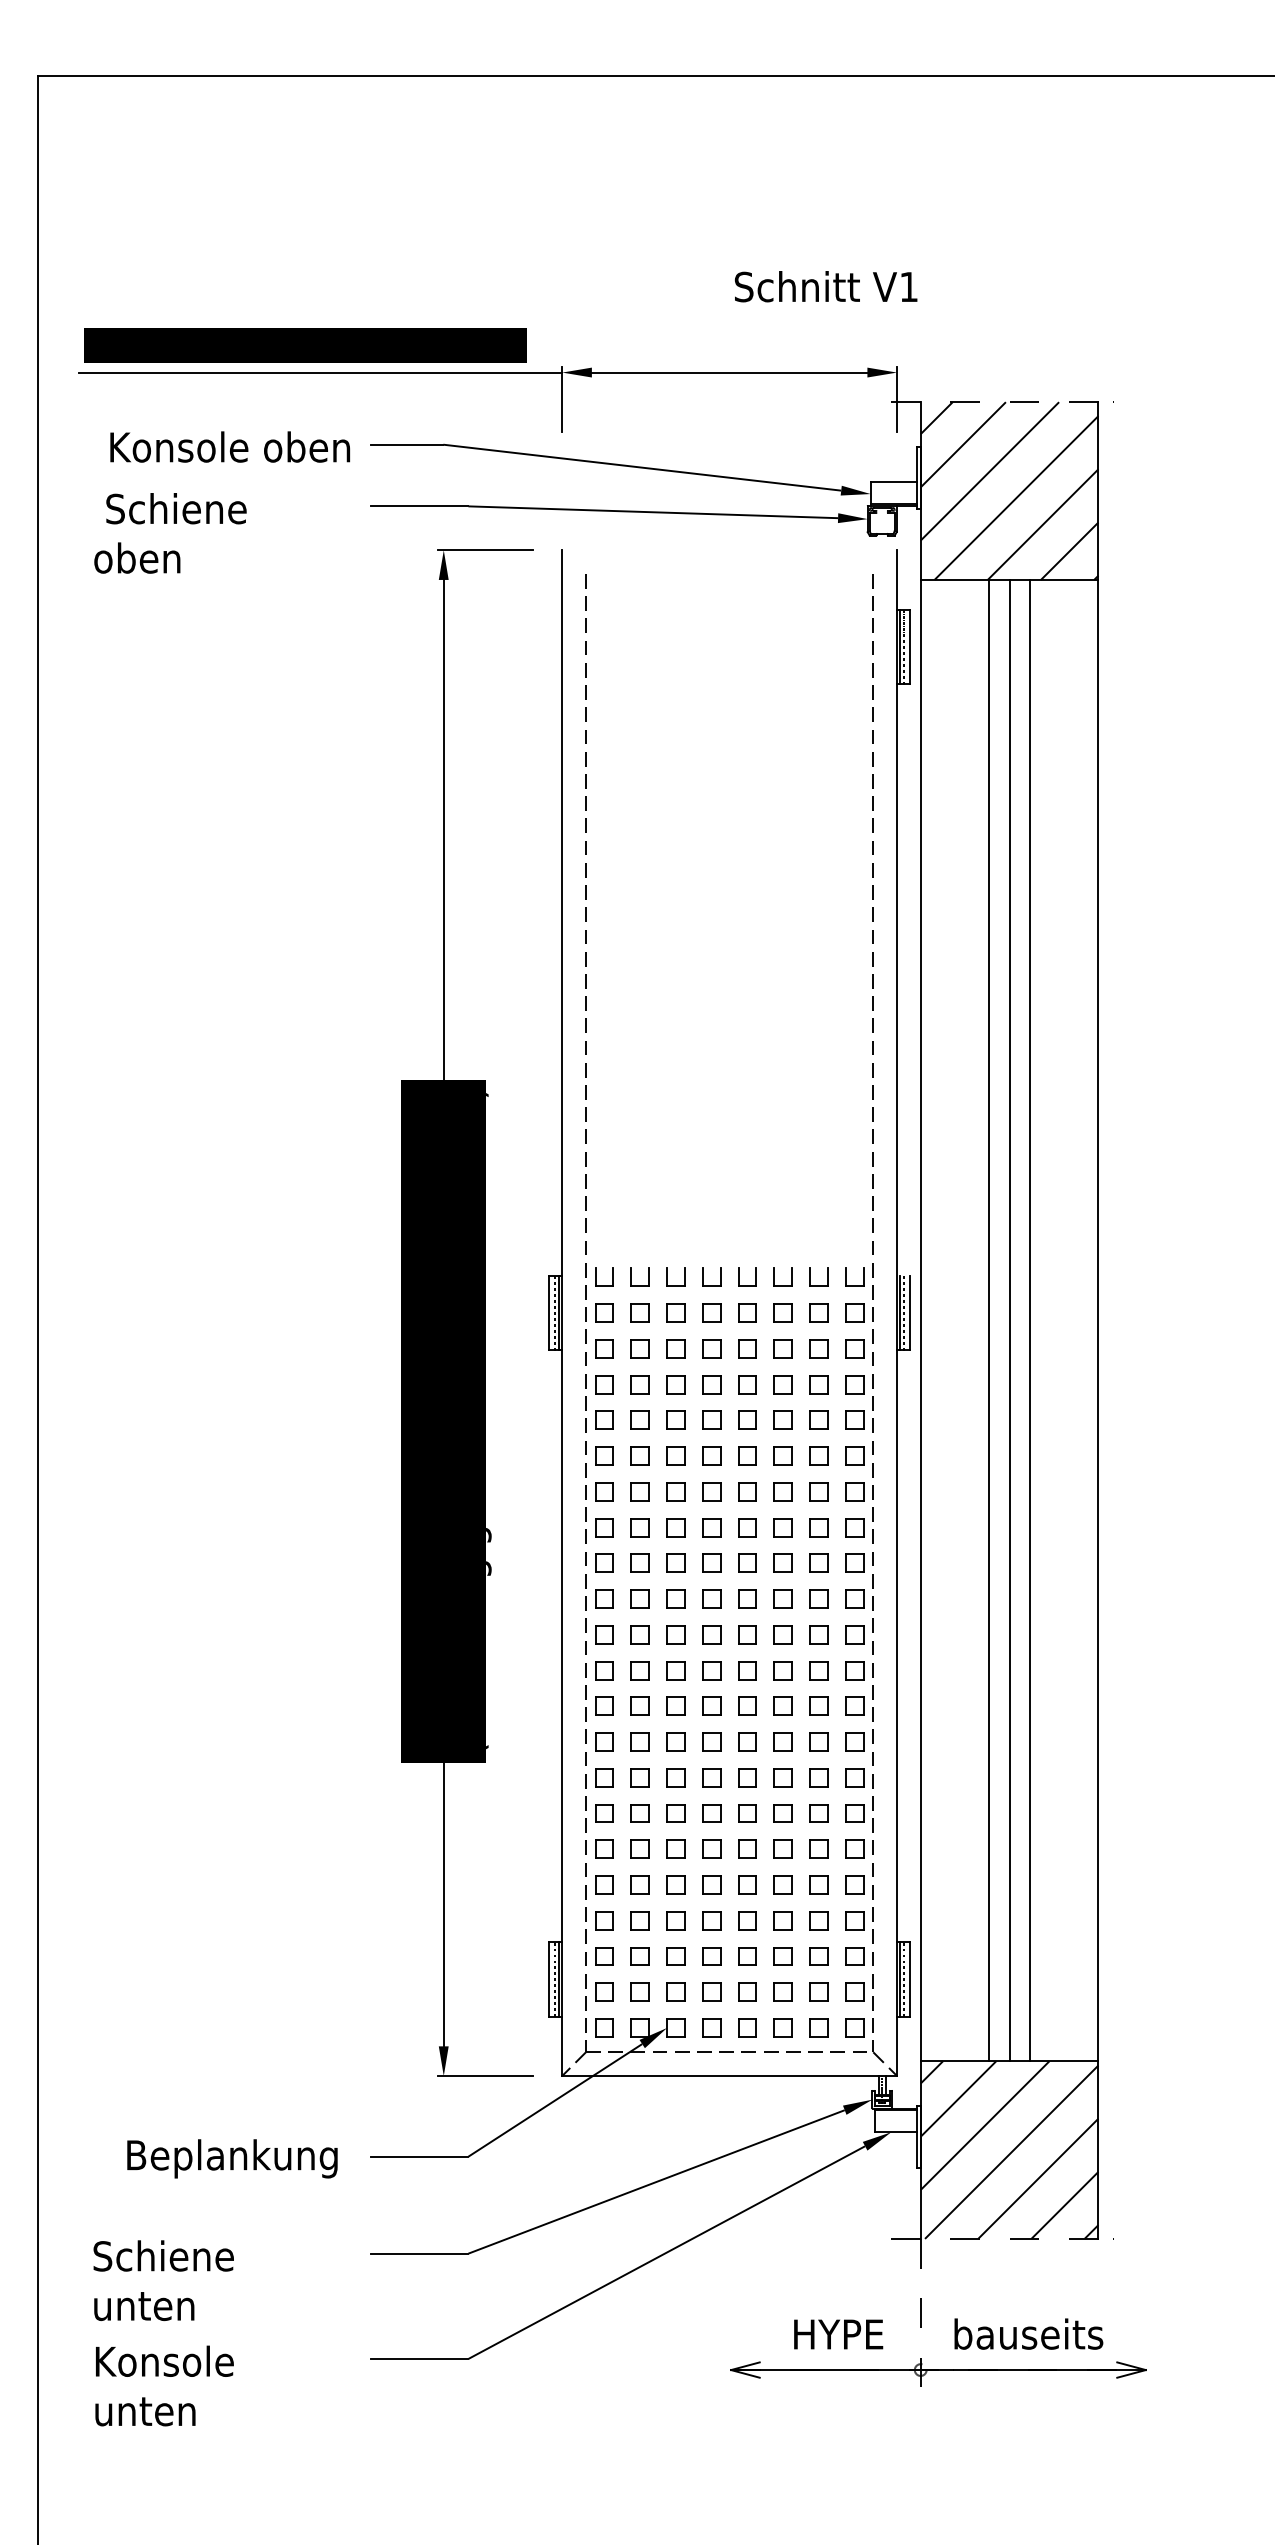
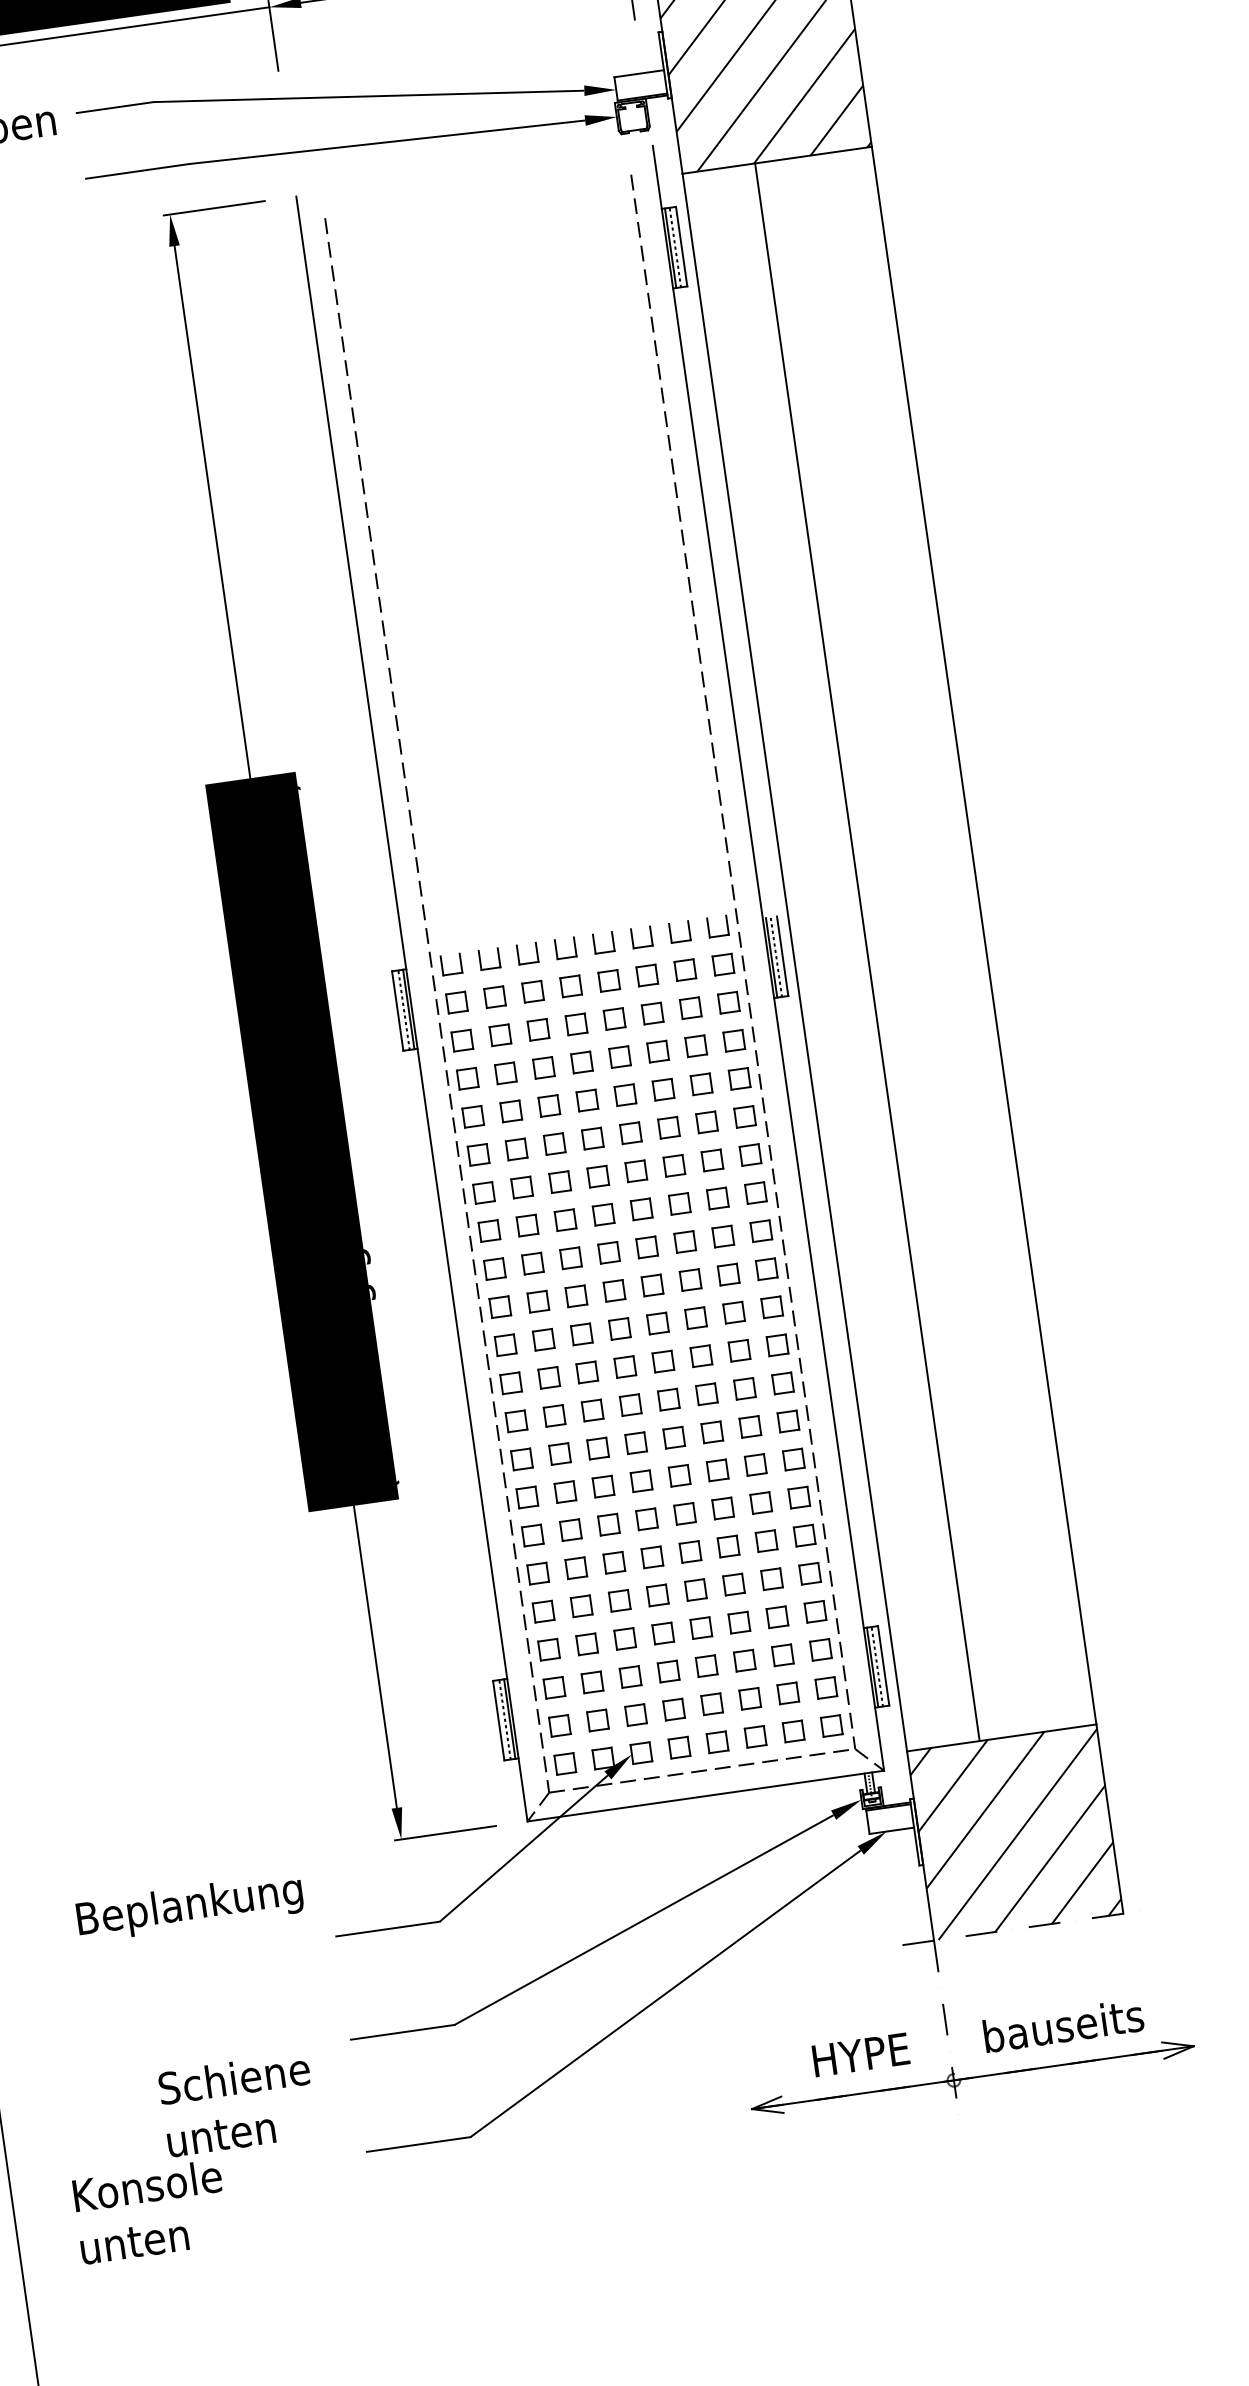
line: (1009, 1320) -> (889, 949), removed
line: (1030, 1320) -> (911, 945), removed
text: (232, 2158) -> (190, 1907), moved
text: (163, 2280) -> (237, 2104), moved

